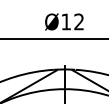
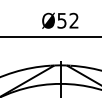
text: (65, 21) -> (61, 20), Ø12 -> Ø52

